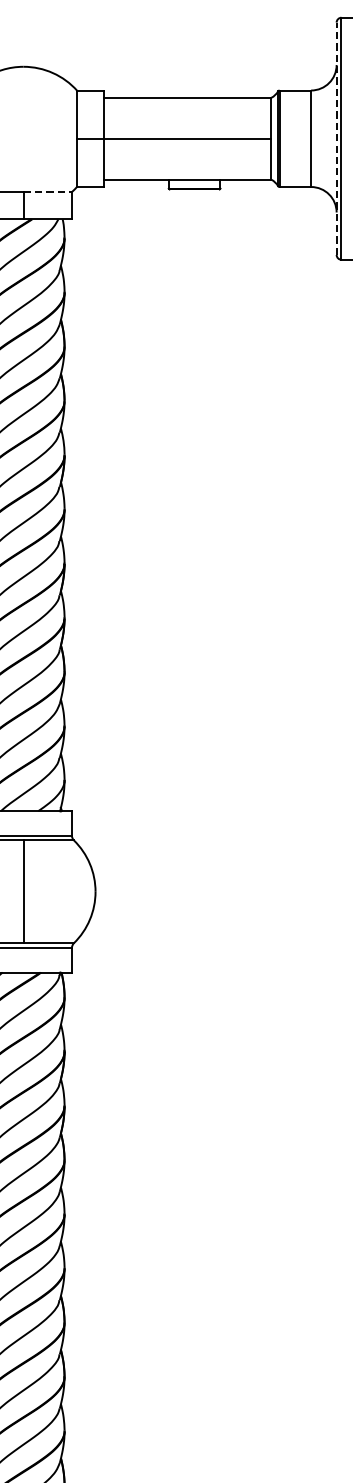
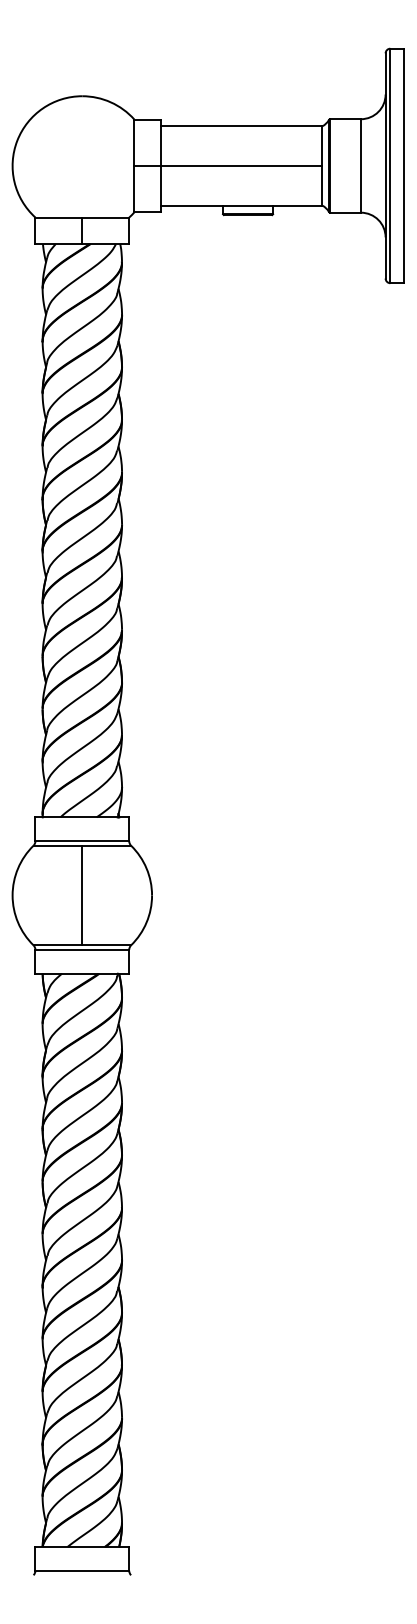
line: (336, 138) -> (385, 165), dashed -> solid
line: (48, 191) -> (106, 217), dashed -> solid

